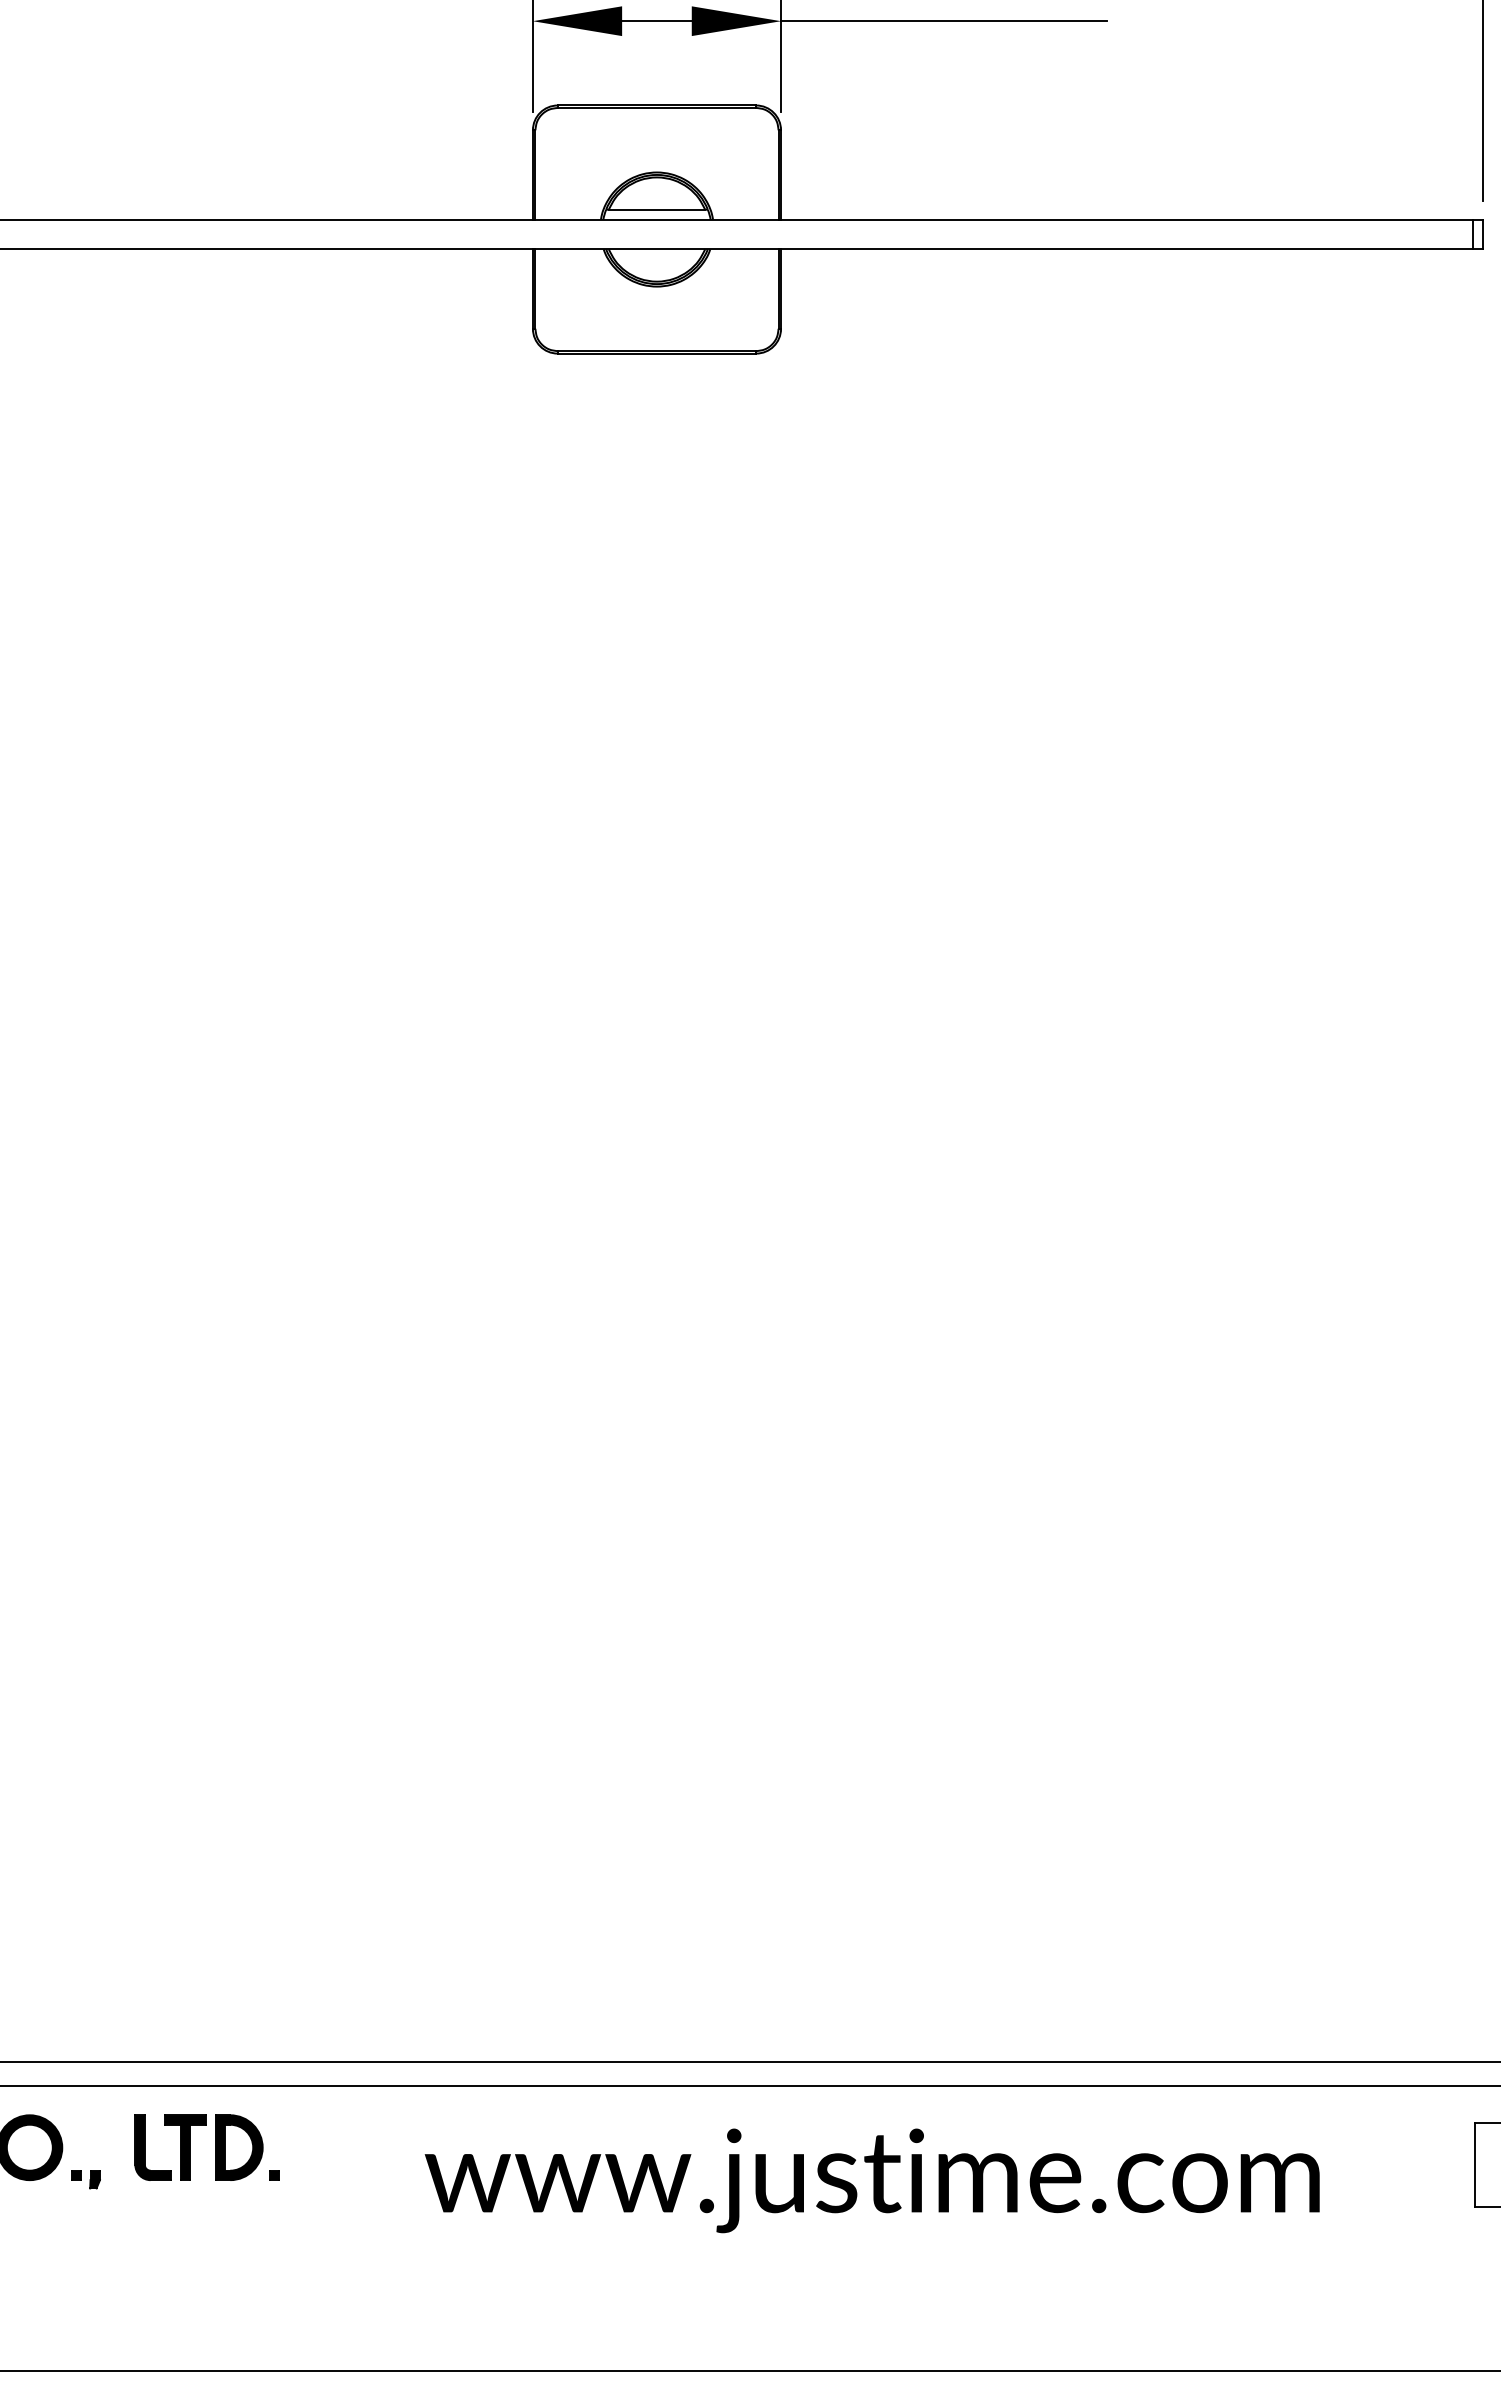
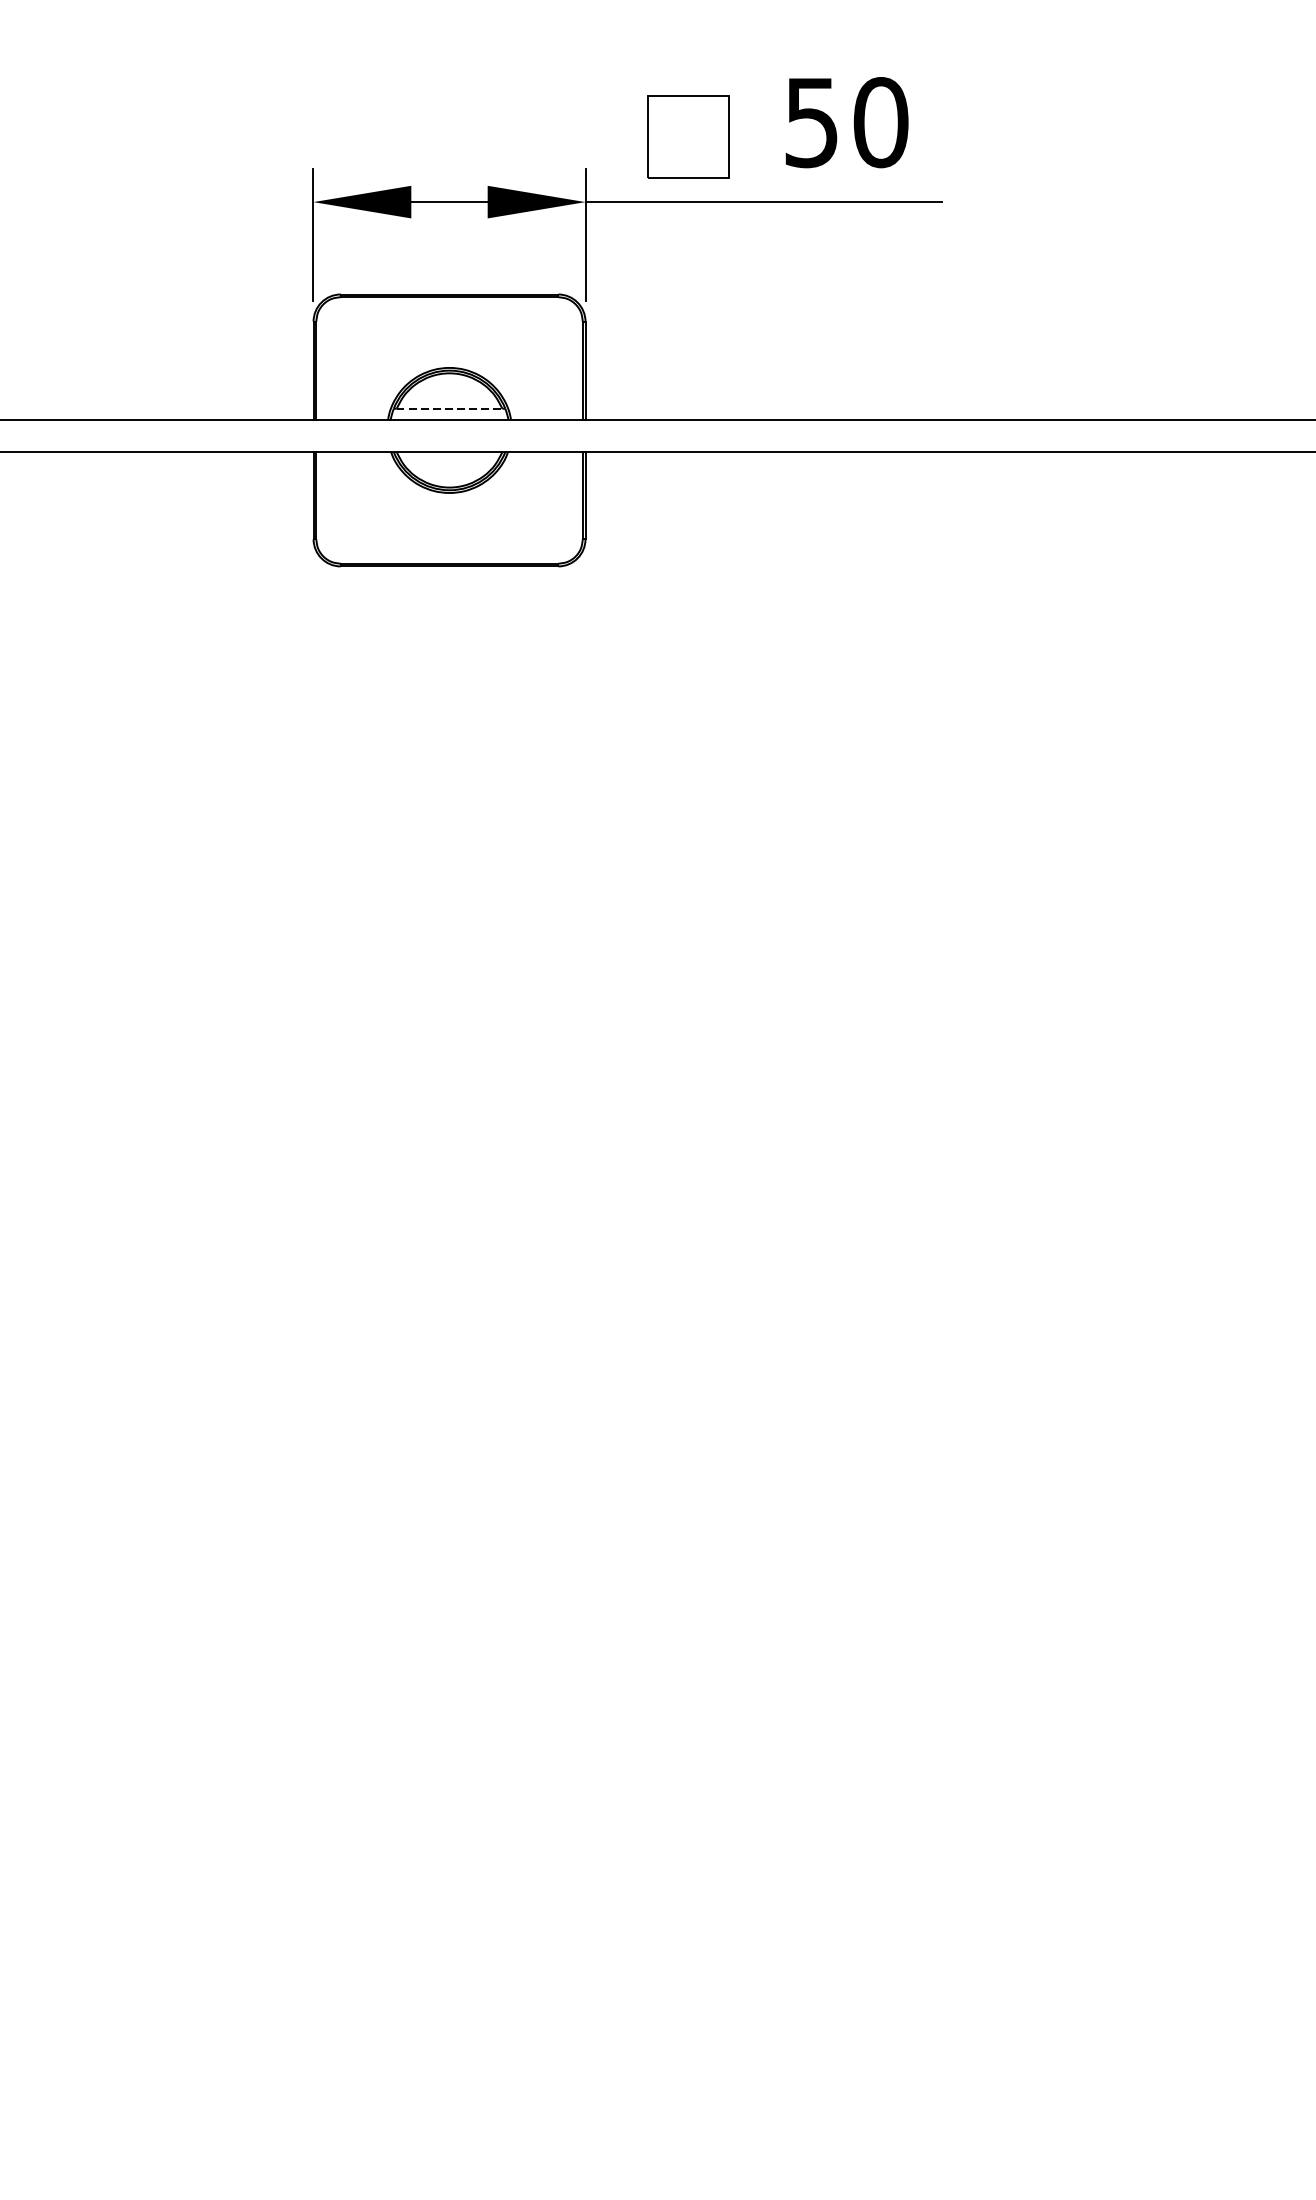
line: (657, 209) -> (450, 408), solid -> dashed

